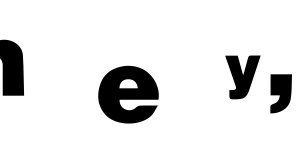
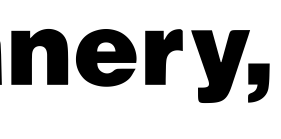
fill: (61, 67) -> (39, 56), added
fill: (186, 67) -> (164, 56), added
part: (242, 77) -> (220, 66), size x1.67
part: (128, 94) -> (106, 57), moved

